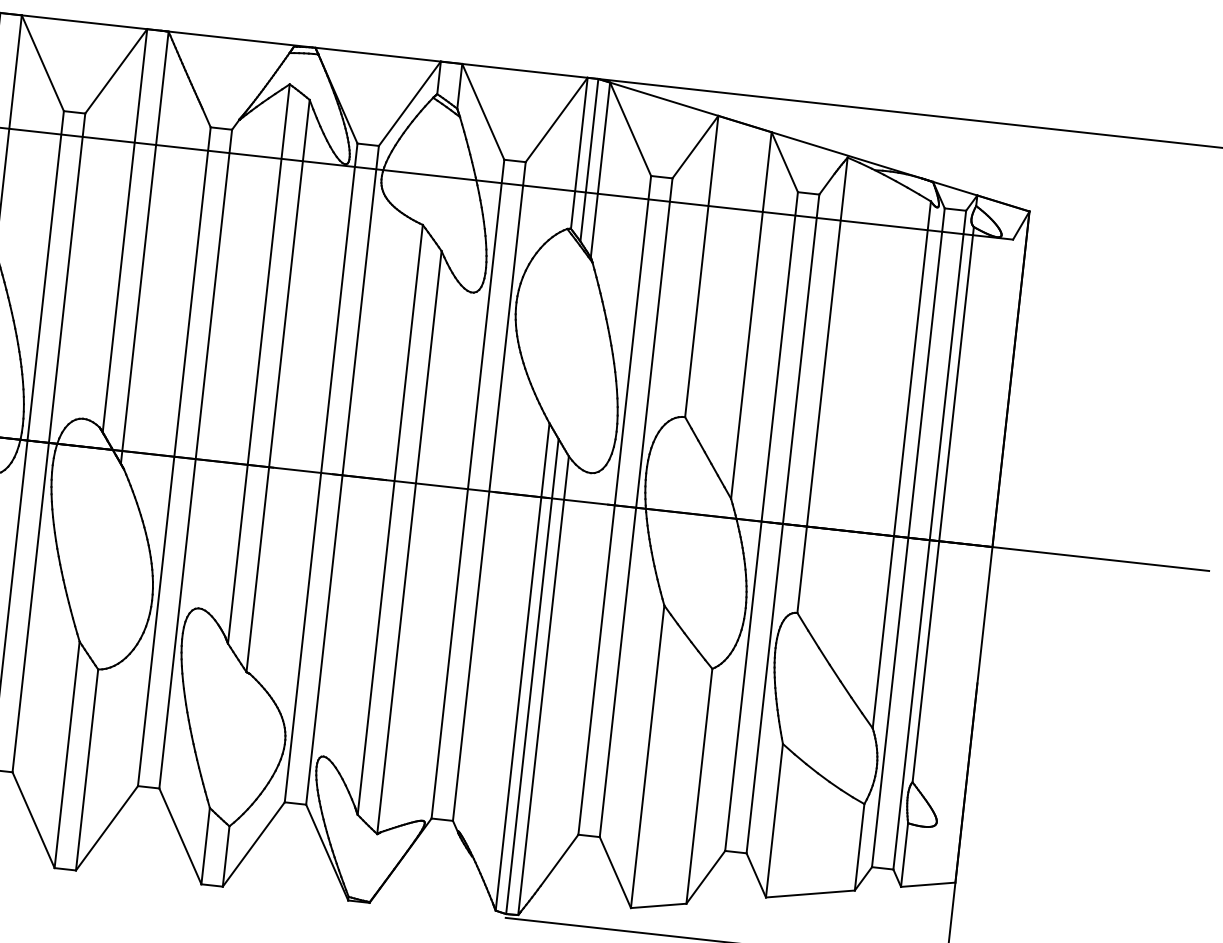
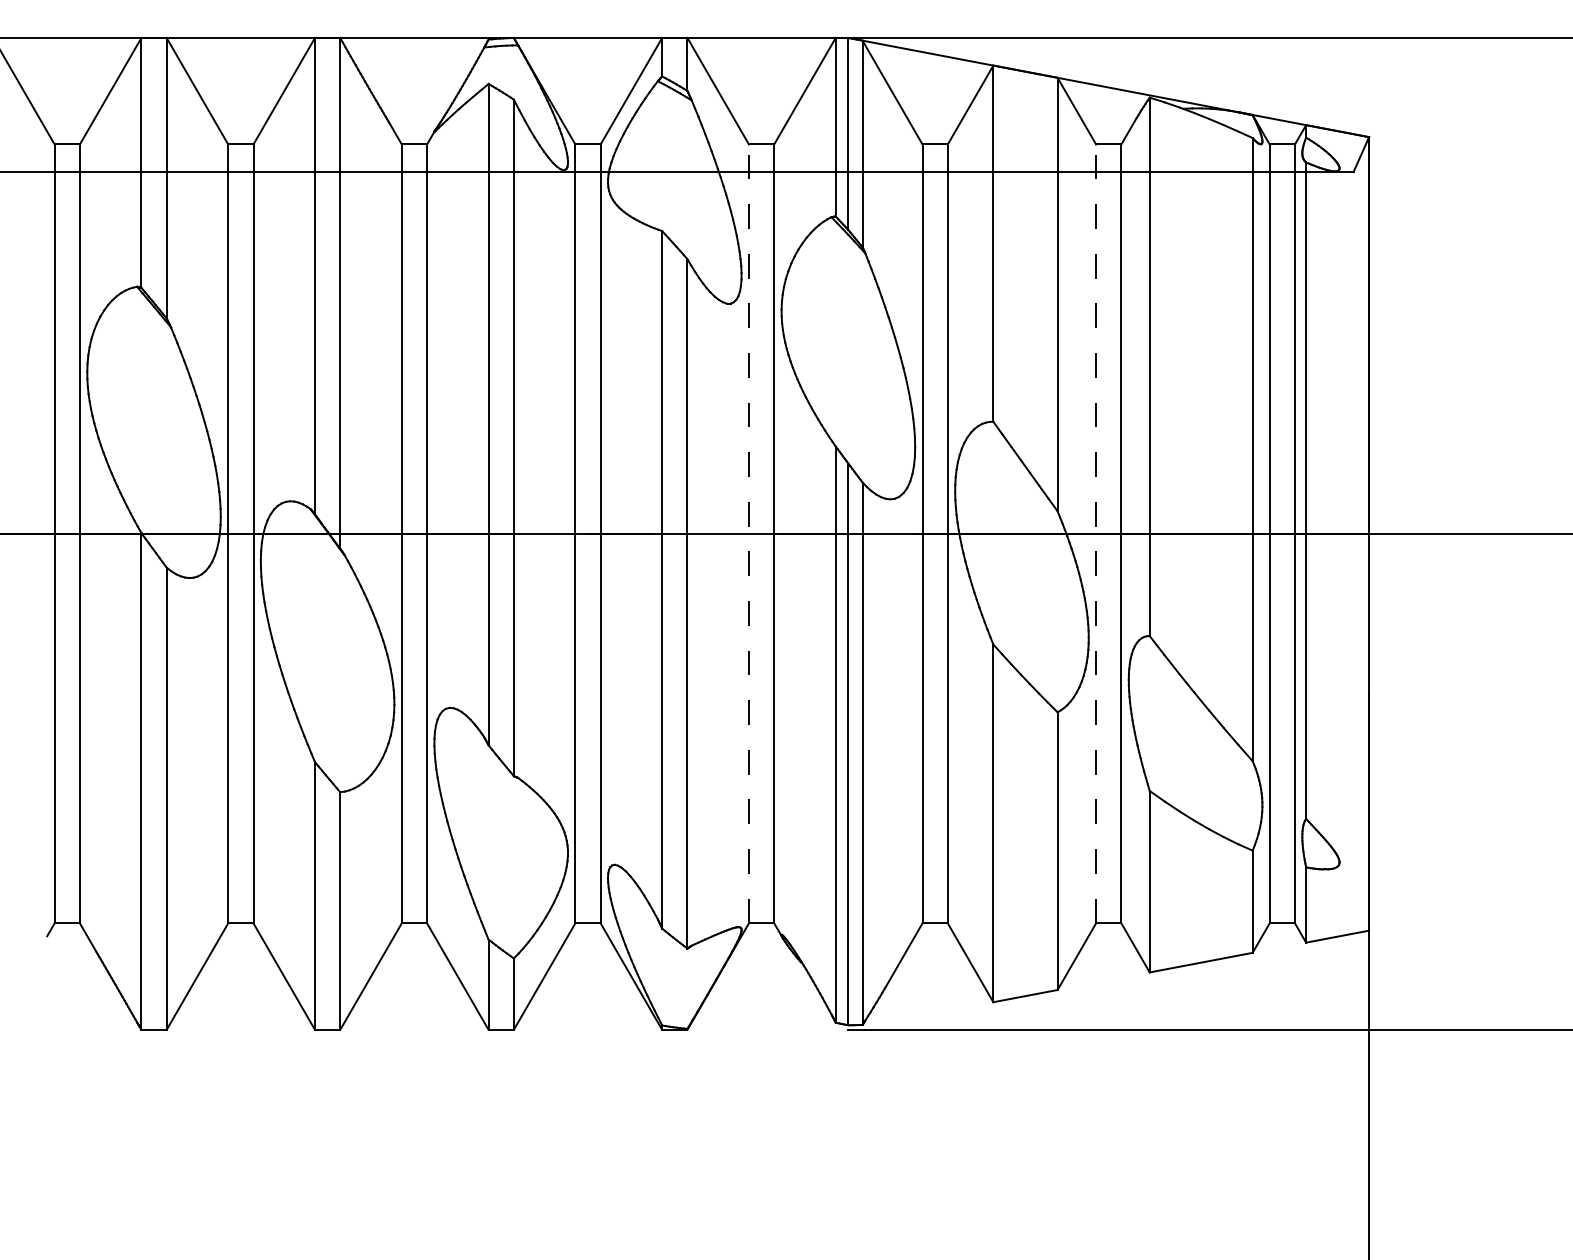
line: (467, 488) -> (748, 533), solid -> dashed
line: (761, 521) -> (1096, 533), solid -> dashed

